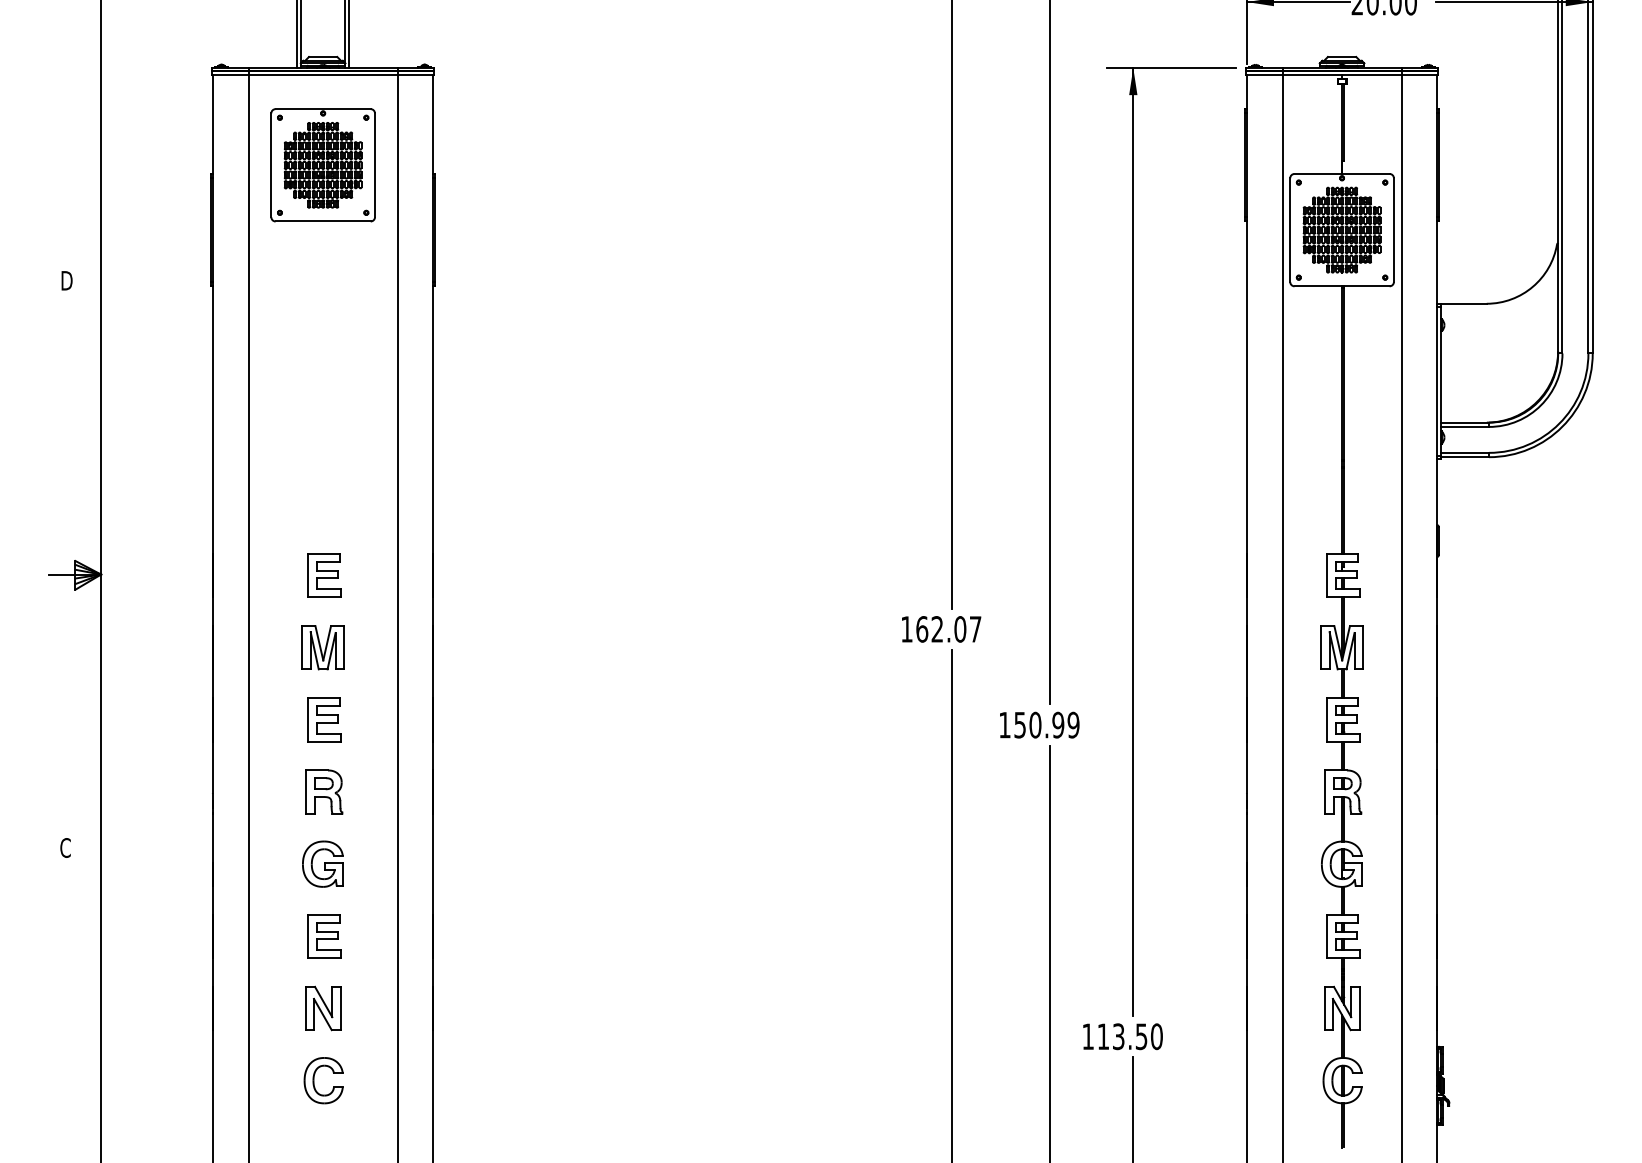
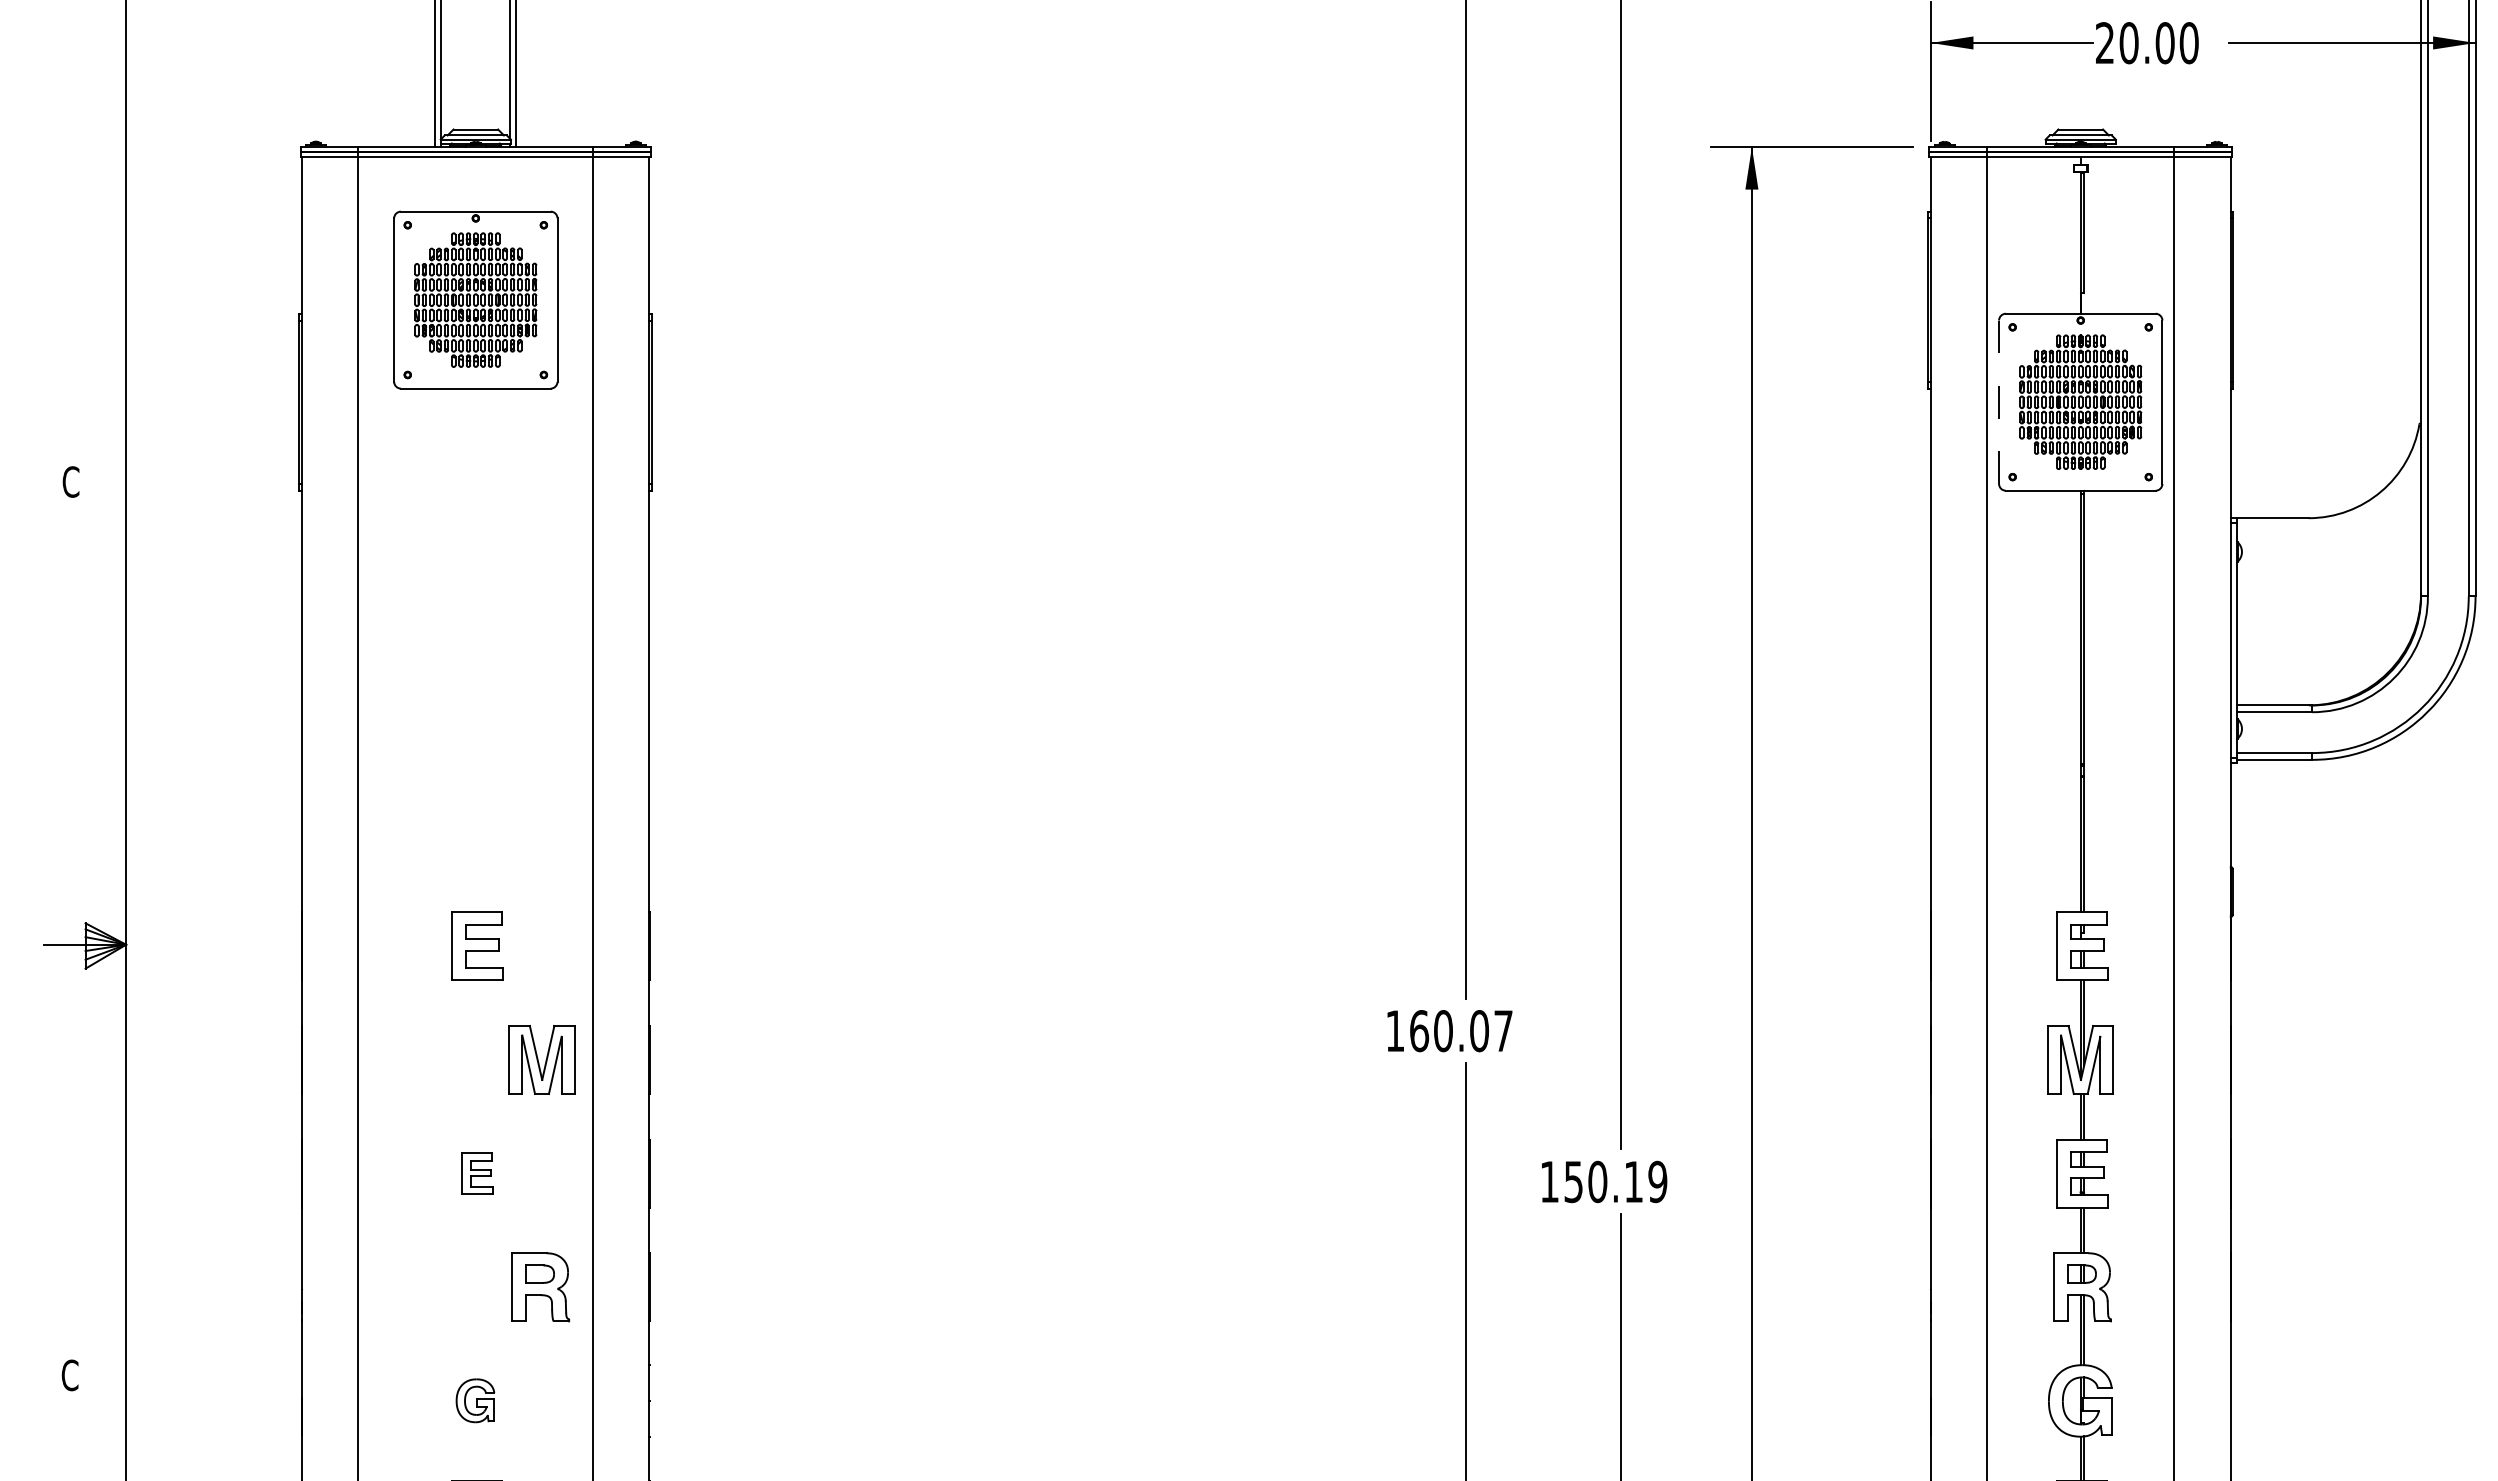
line: (1290, 230) -> (1999, 402), solid -> dashed
text: (66, 280) -> (71, 481), D -> C
text: (937, 629) -> (1443, 1031), 162.07 -> 160.07
part: (322, 647) -> (540, 1059), moved
part: (324, 719) -> (477, 1173), size x0.6
text: (1058, 724) -> (1634, 1180), 150.99 -> 150.19
part: (324, 791) -> (540, 1286), moved
part: (322, 863) -> (474, 1399), size x0.6

